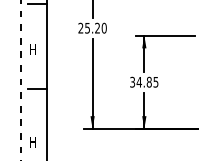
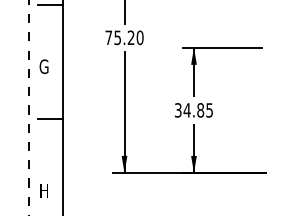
text: (80, 27) -> (108, 36), 25.20 -> 75.20
text: (32, 49) -> (43, 66), H -> G

